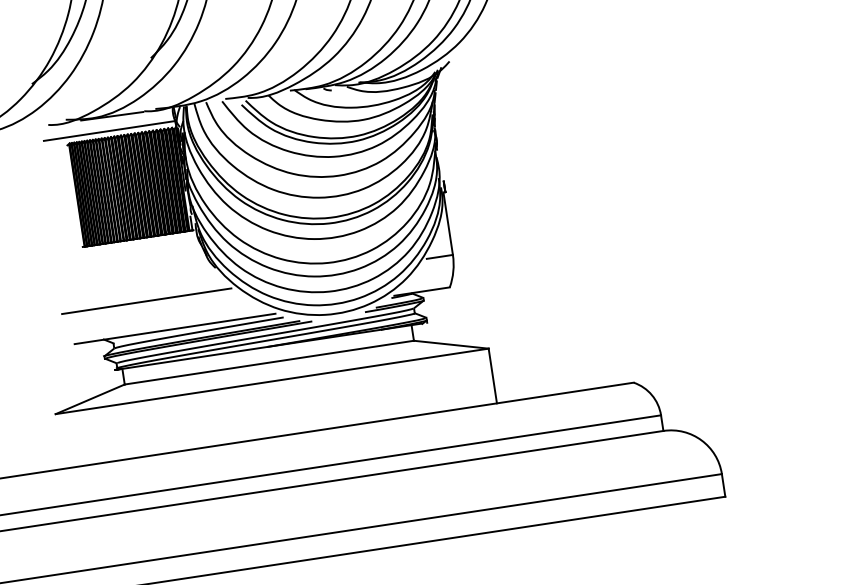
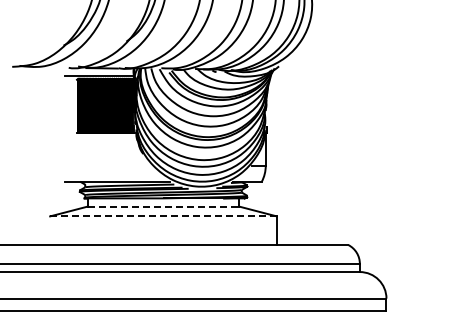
line: (146, 300) -> (105, 165), removed
line: (269, 362) -> (163, 206), solid -> dashed
line: (272, 381) -> (163, 216), solid -> dashed

